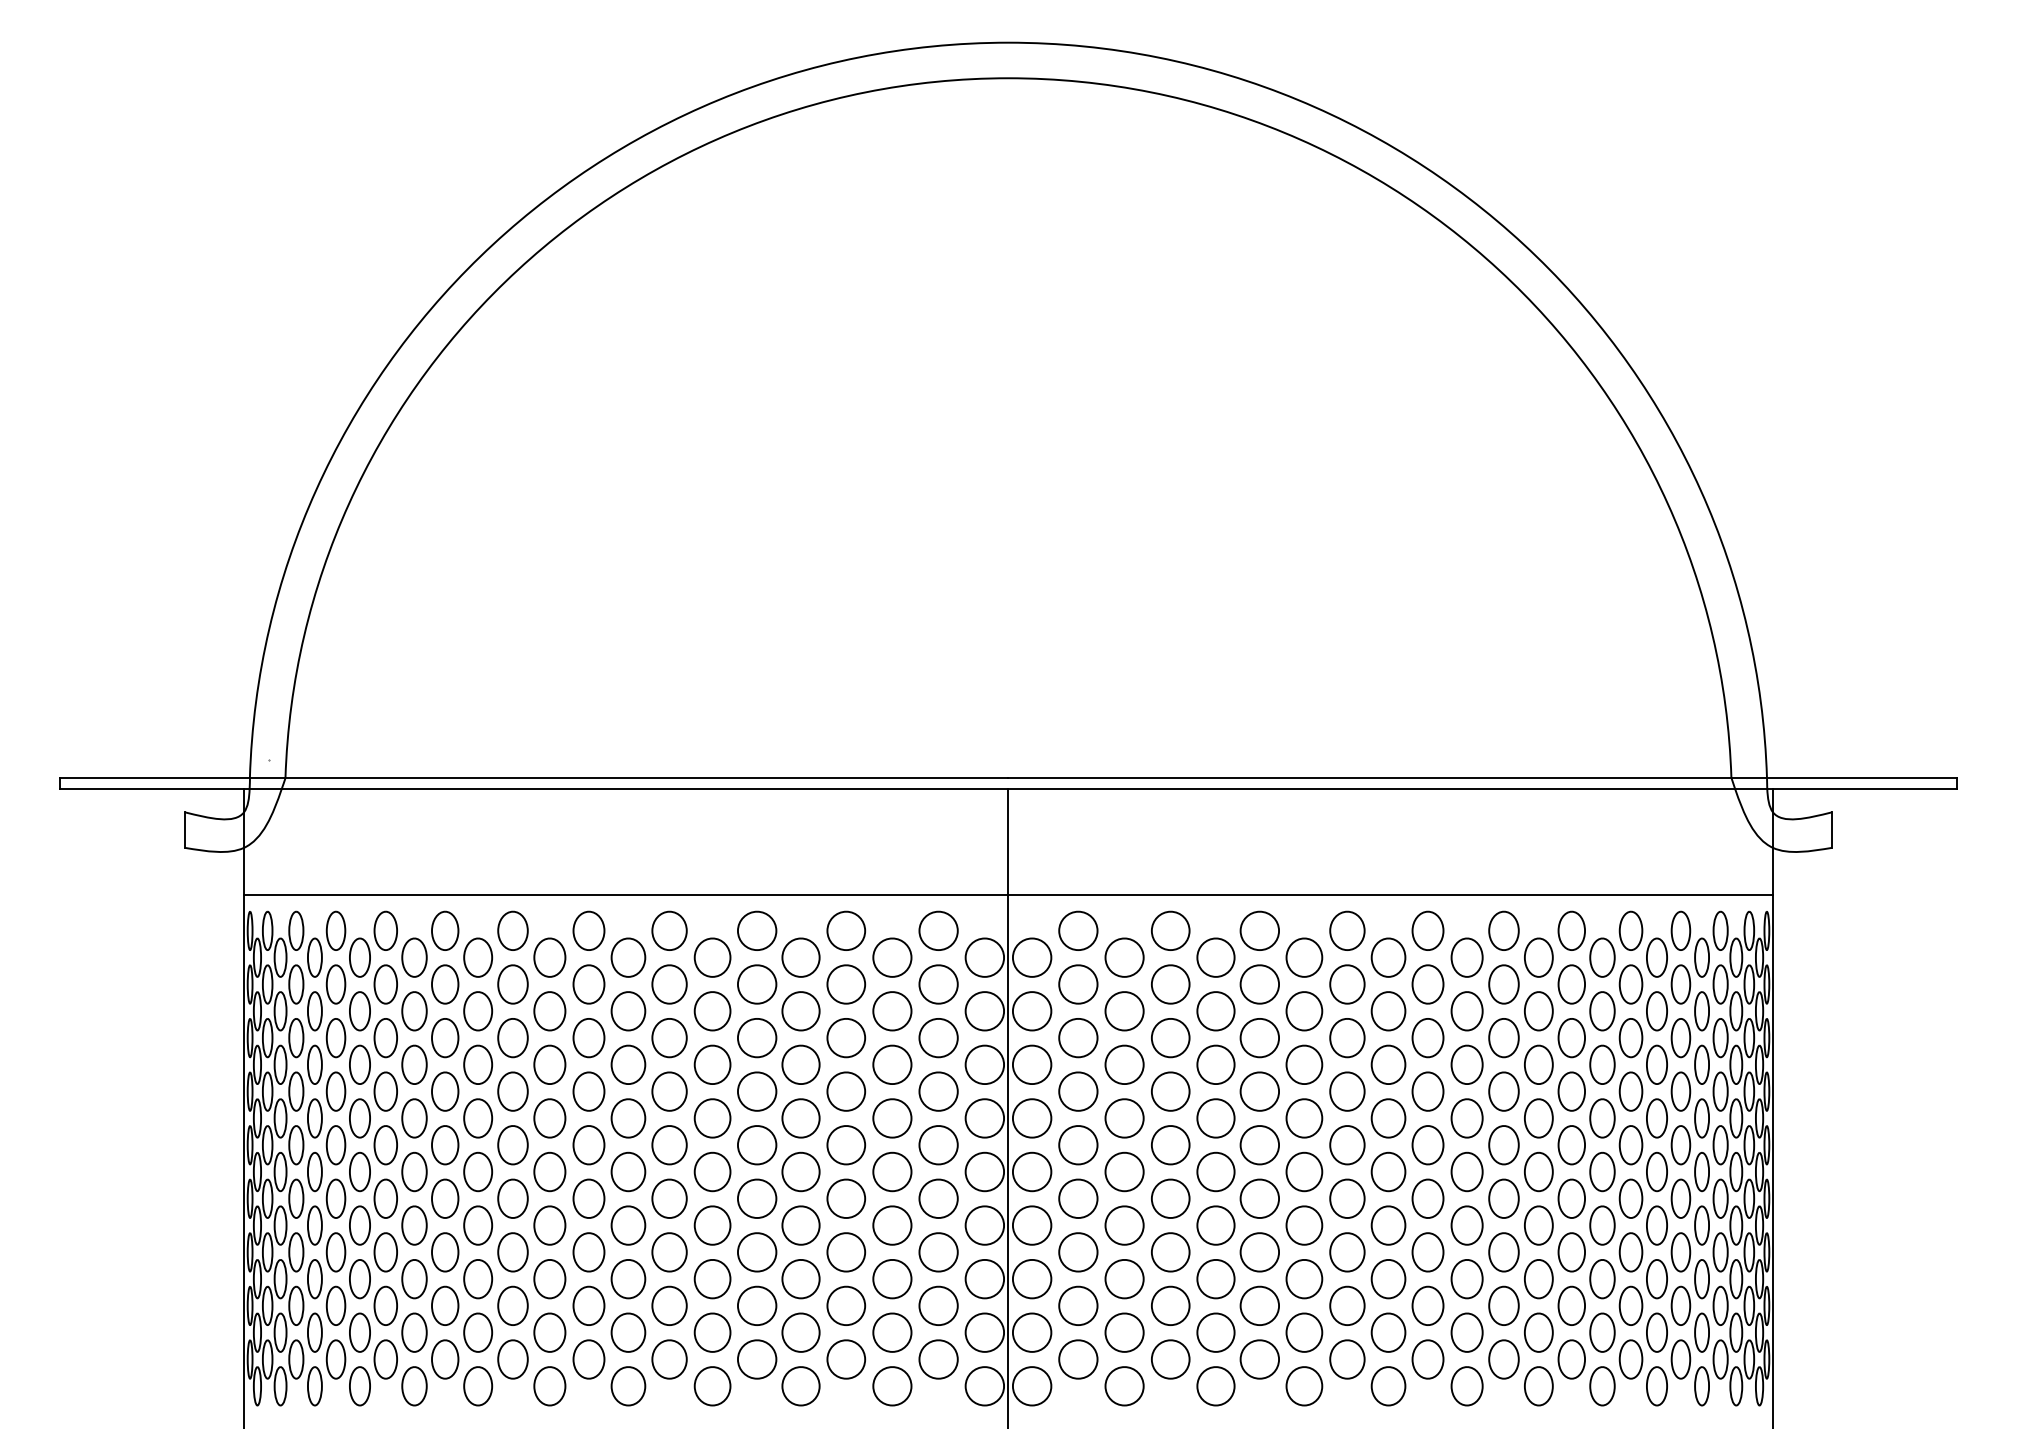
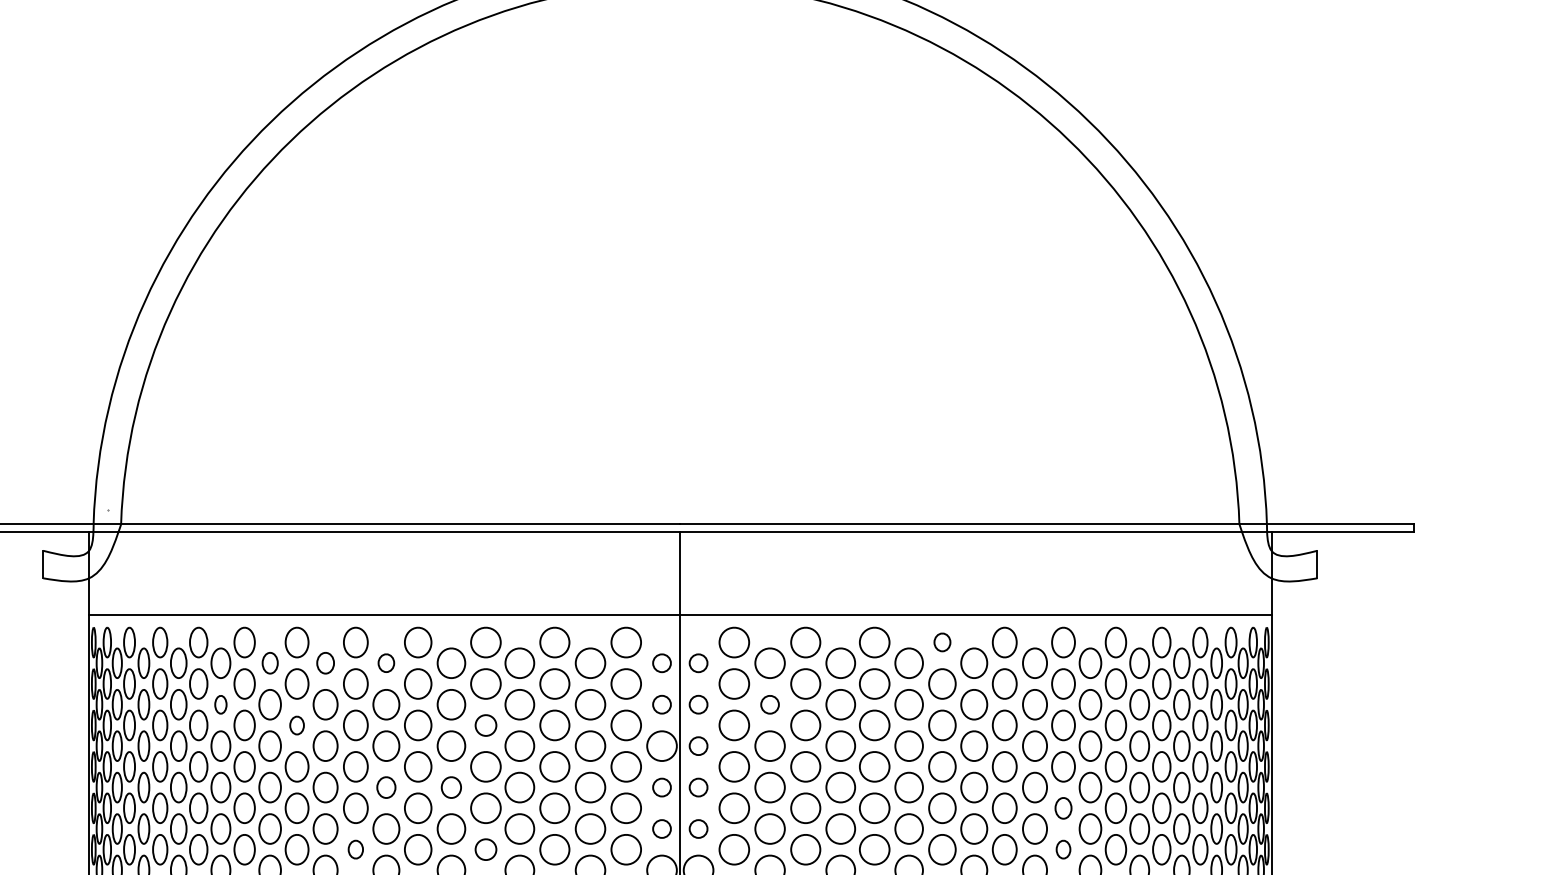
part: (1347, 930) -> (942, 642), size x0.6
part: (478, 957) -> (270, 663), size x0.7
part: (549, 957) -> (325, 663), size x0.7
part: (628, 957) -> (386, 663), size x0.6
circle: (984, 957) -> (661, 663), size x0.6
circle: (1031, 957) -> (698, 663), size x0.6
part: (414, 1011) -> (220, 704), size x0.6
circle: (984, 1011) -> (661, 704), size x0.6
circle: (1031, 1011) -> (698, 704), size x0.6
part: (1124, 1011) -> (770, 704), size x0.6
part: (512, 1038) -> (296, 725), size x0.6
part: (757, 1038) -> (486, 725), size x0.7
circle: (1031, 1064) -> (698, 745), size x0.6
part: (628, 1118) -> (386, 787), size x0.7
part: (712, 1118) -> (451, 787), size x0.7
circle: (984, 1118) -> (661, 787), size x0.6
circle: (1031, 1118) -> (698, 787), size x0.6
part: (1503, 1145) -> (1063, 808), size x0.7
circle: (984, 1171) -> (661, 828), size x0.6
circle: (1031, 1171) -> (698, 828), size x0.6
part: (588, 1198) -> (355, 849), size x0.6
part: (757, 1198) -> (486, 849), size x0.7
part: (1503, 1198) -> (1063, 849), size x0.6

